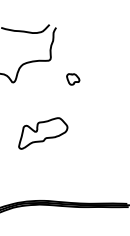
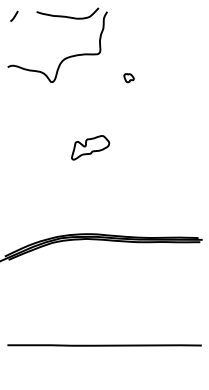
part: (72, 78) -> (128, 77), size x0.6
part: (43, 133) -> (90, 147), size x0.6

